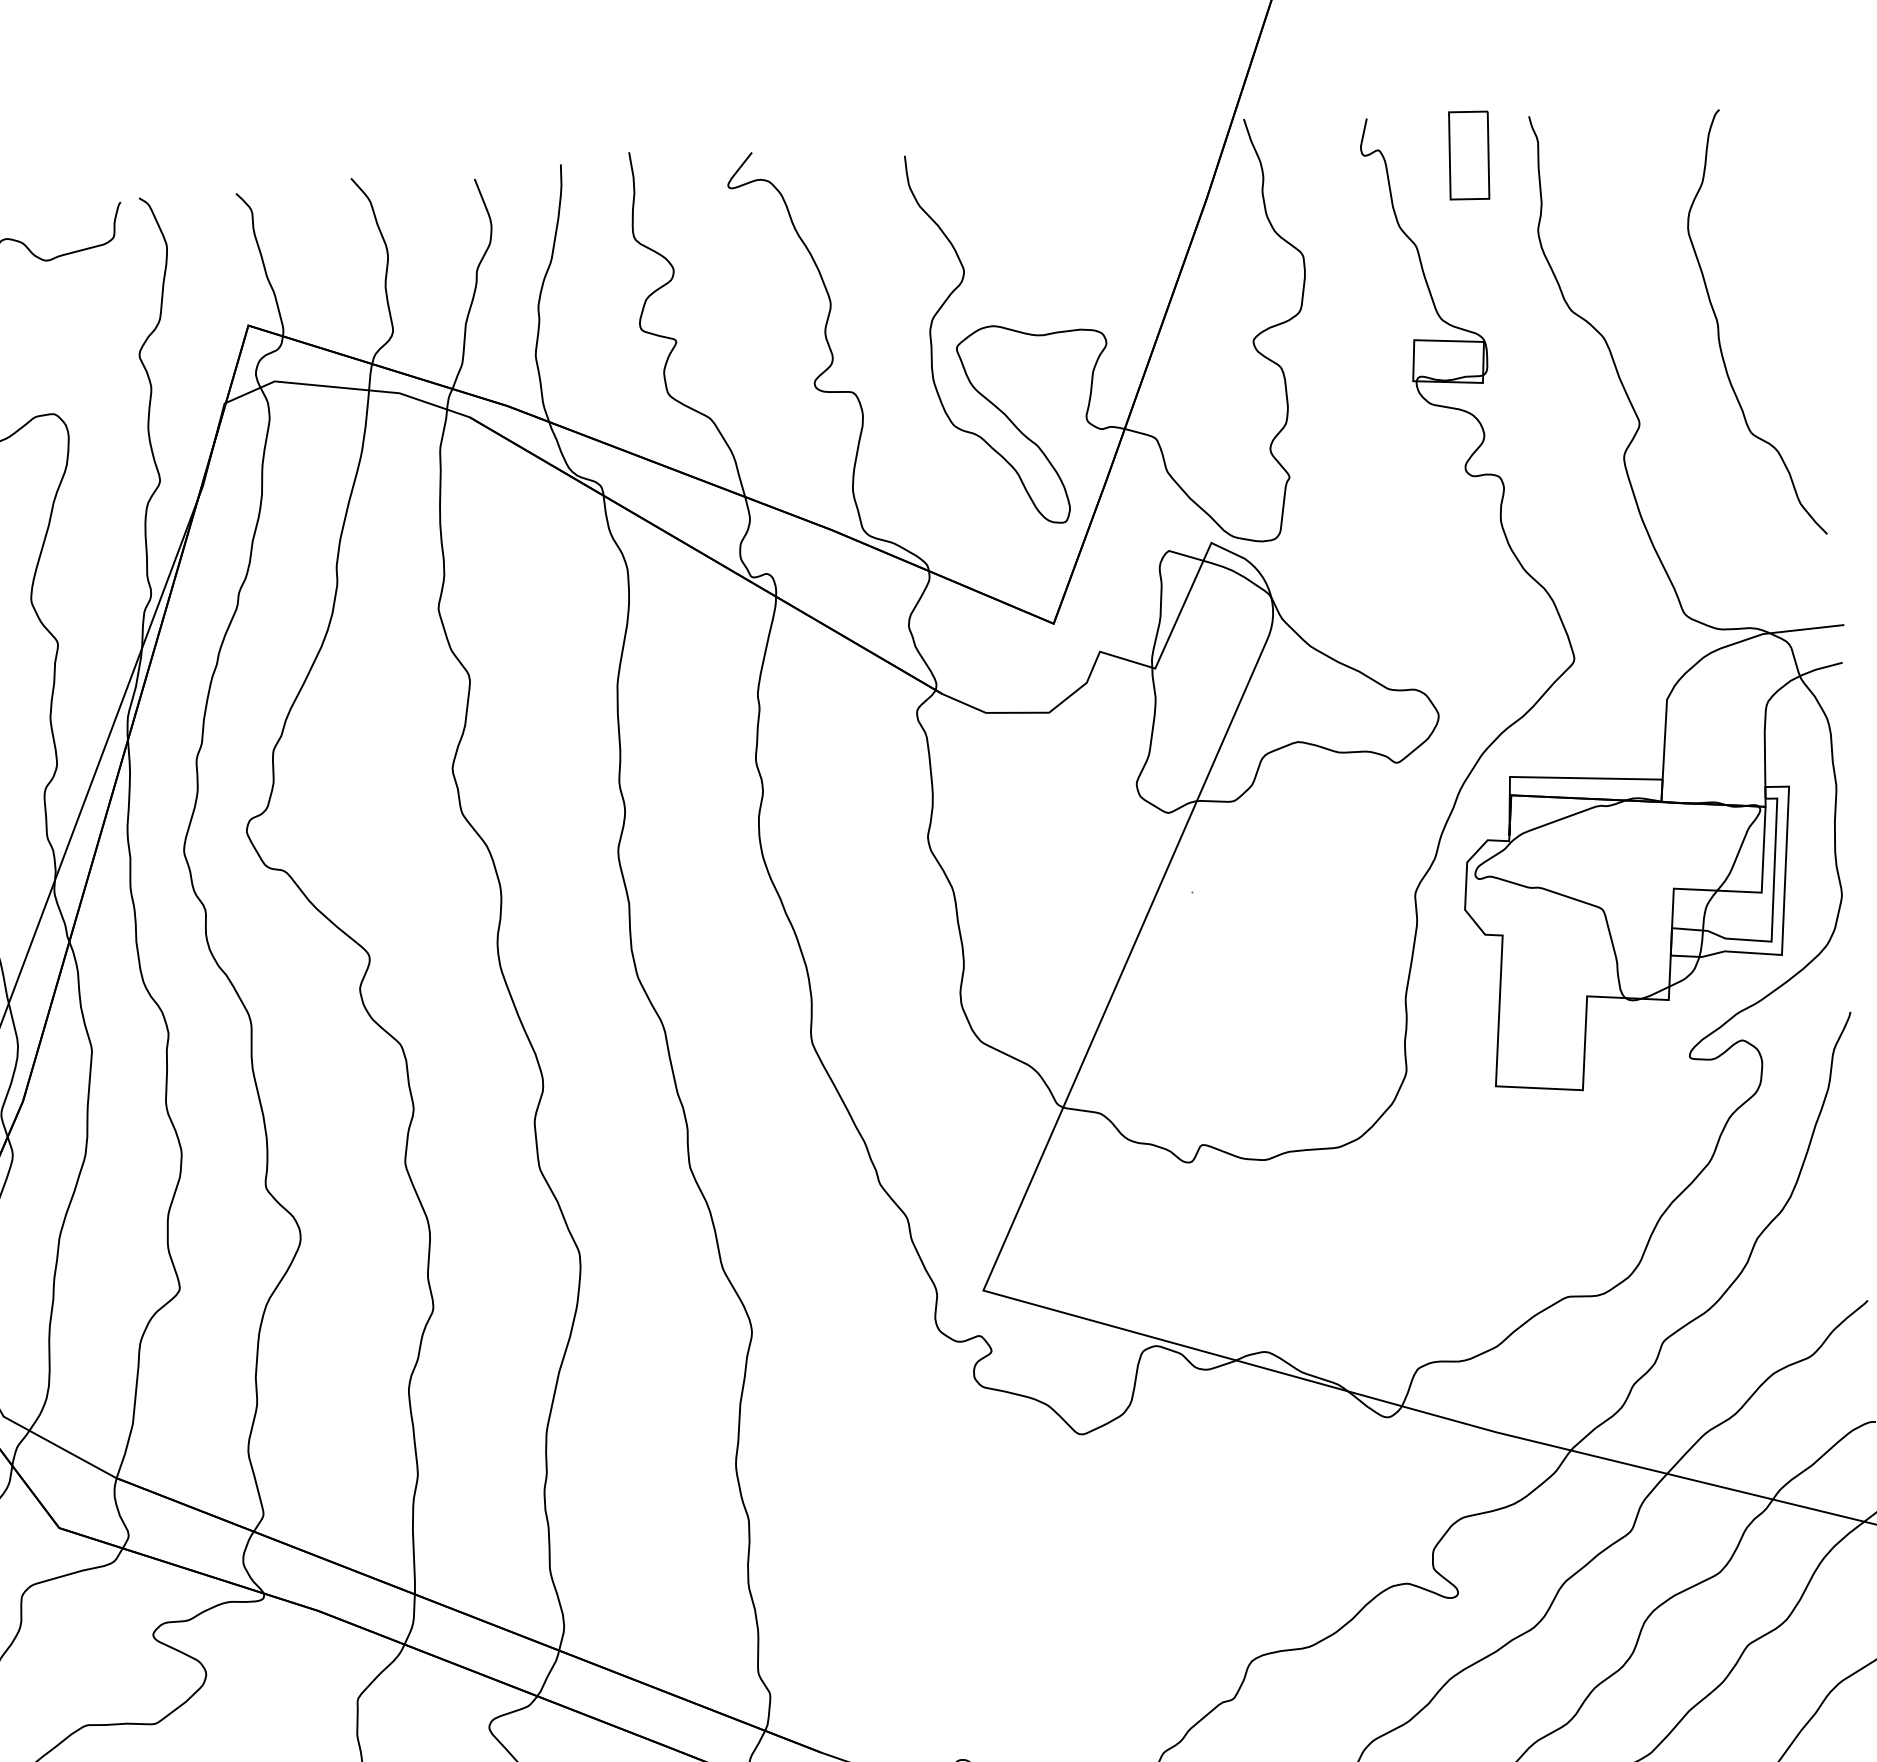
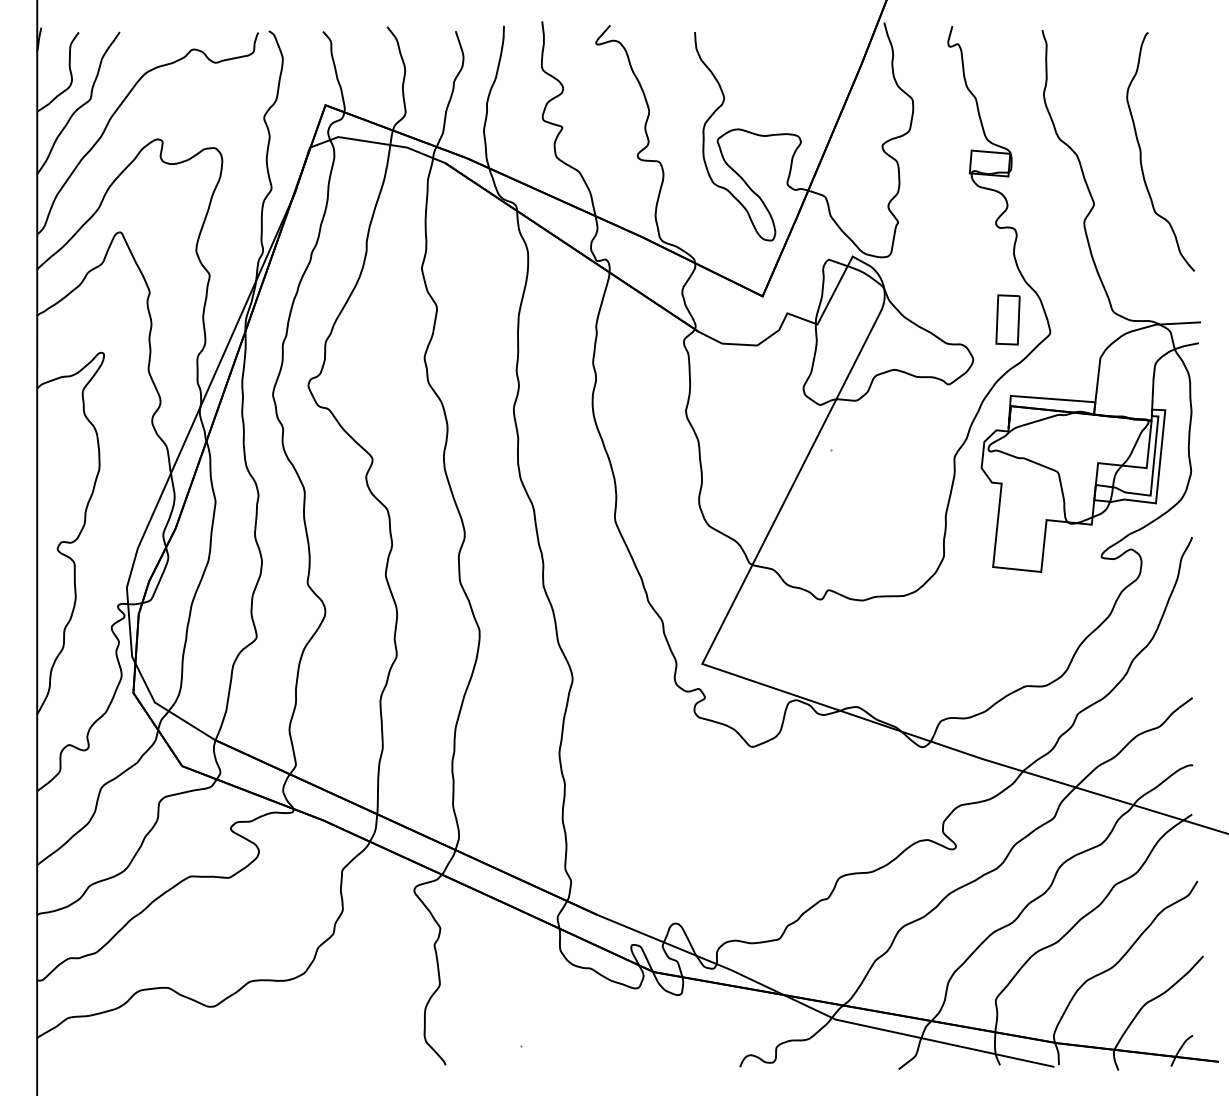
part: (1468, 154) -> (1007, 319), moved

